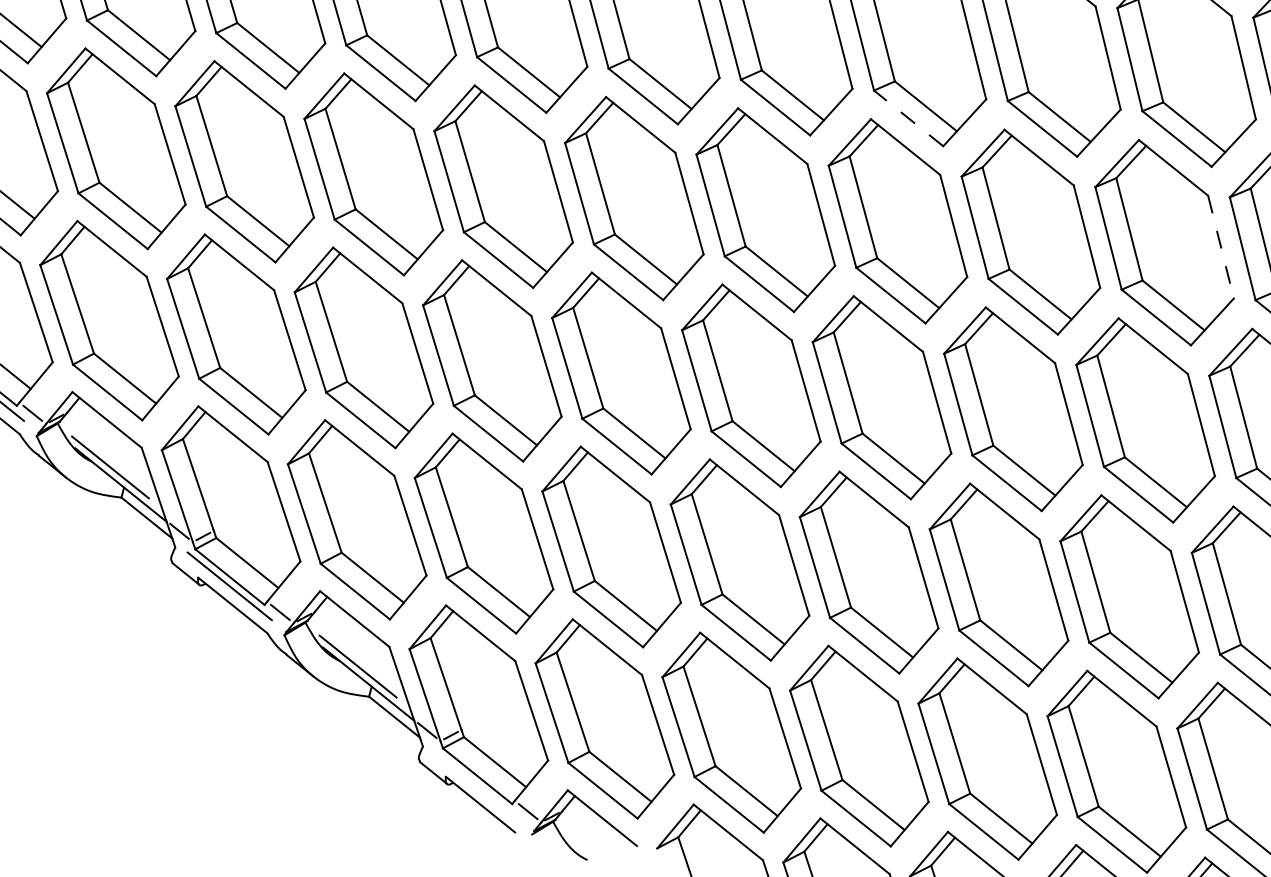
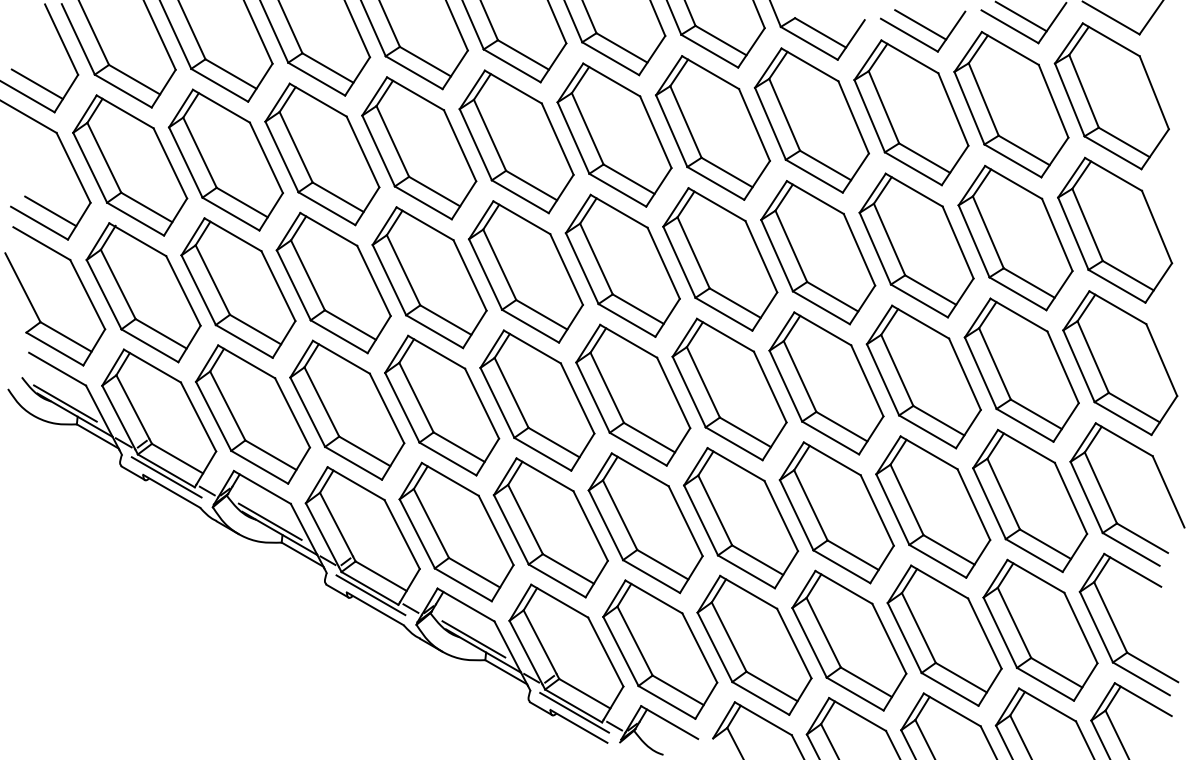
line: (908, 118) -> (814, 176), dashed -> solid
line: (1221, 247) -> (1057, 235), dashed -> solid
line: (477, 785) -> (574, 712), added

